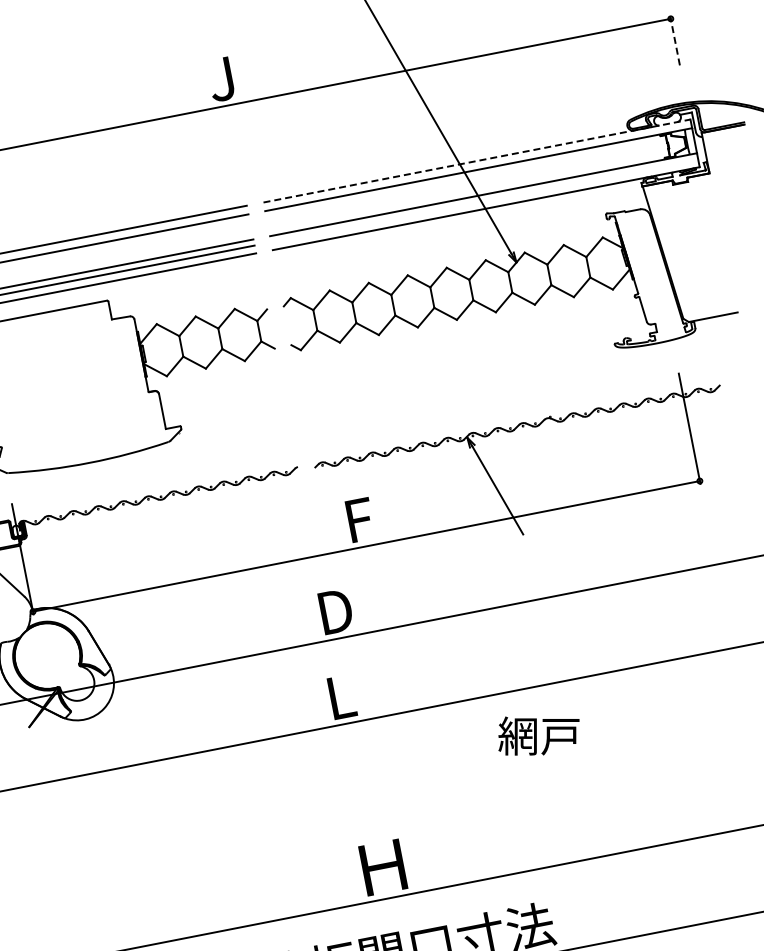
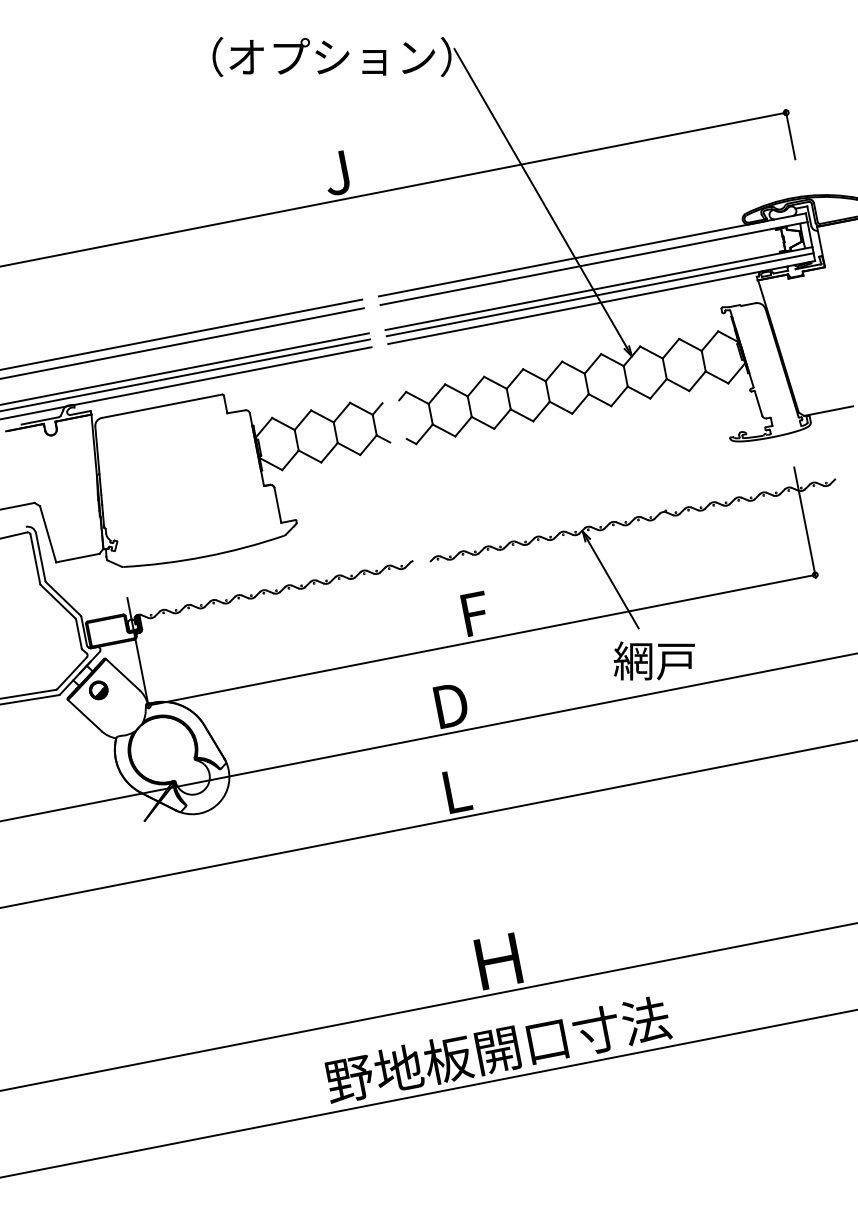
line: (675, 40) -> (790, 134), dashed -> solid
line: (477, 160) -> (592, 254), dashed -> solid
line: (484, 200) -> (599, 294), added
text: (538, 735) -> (653, 660), moved

